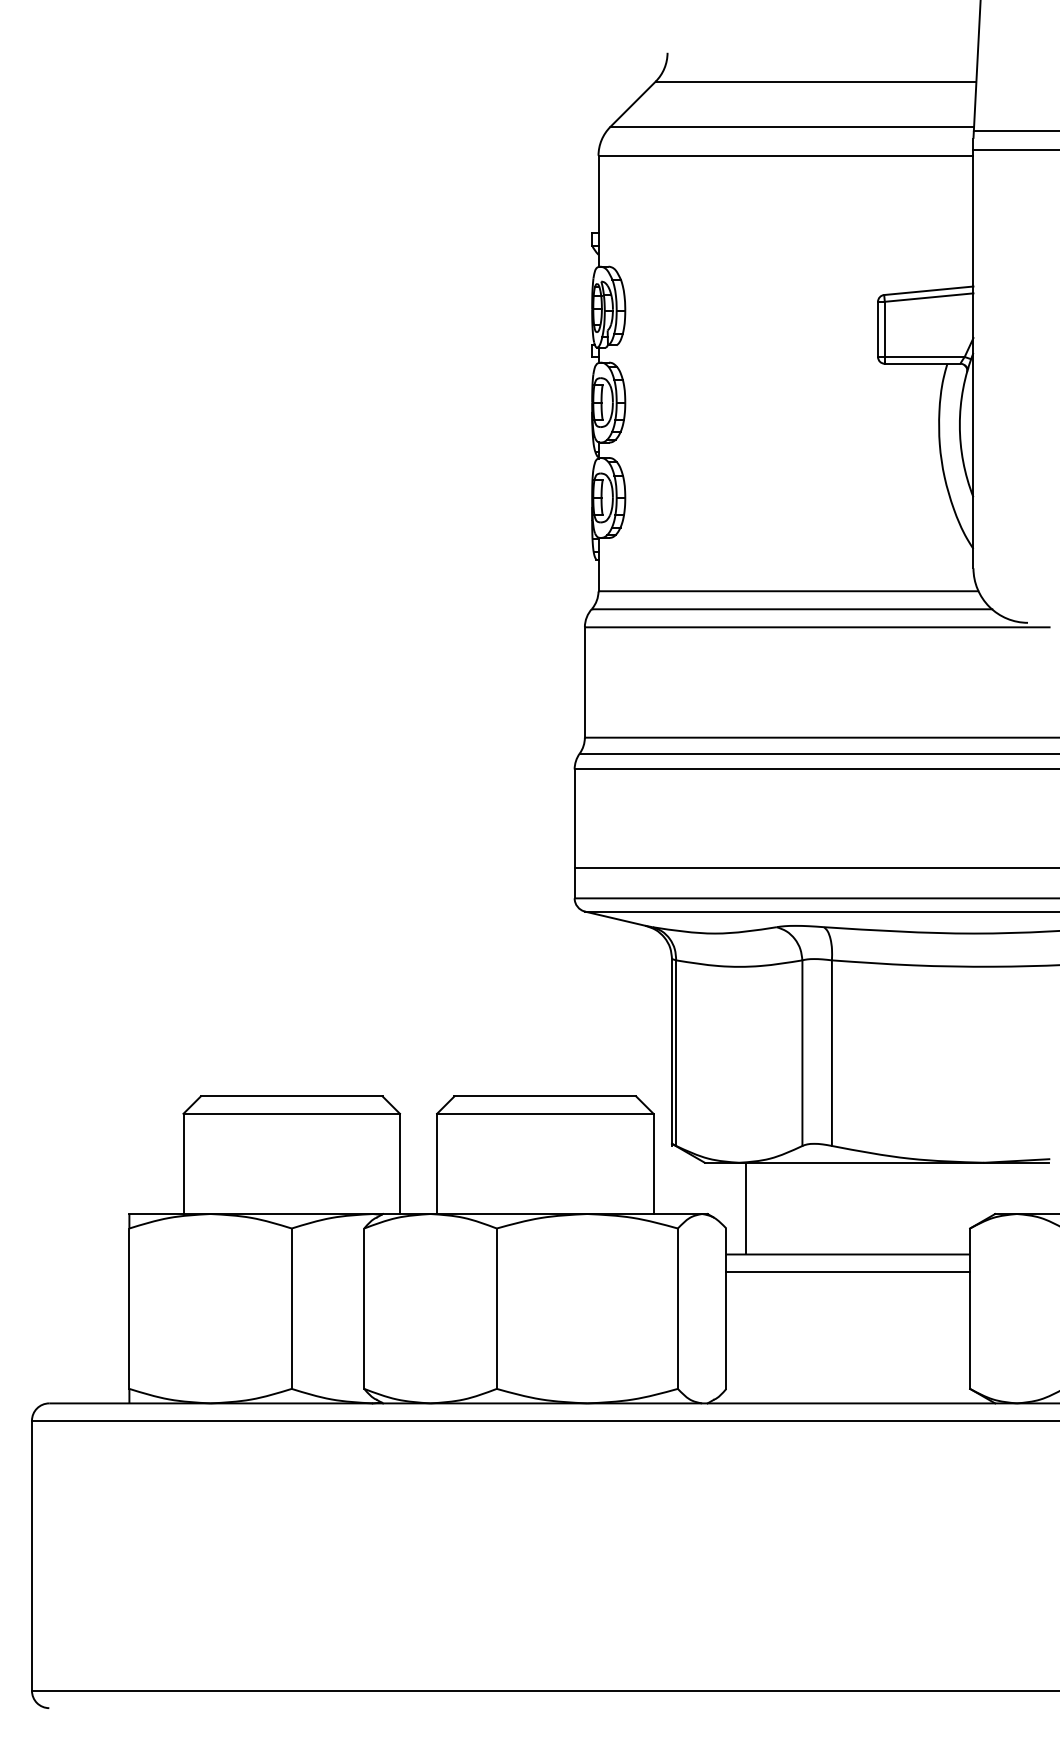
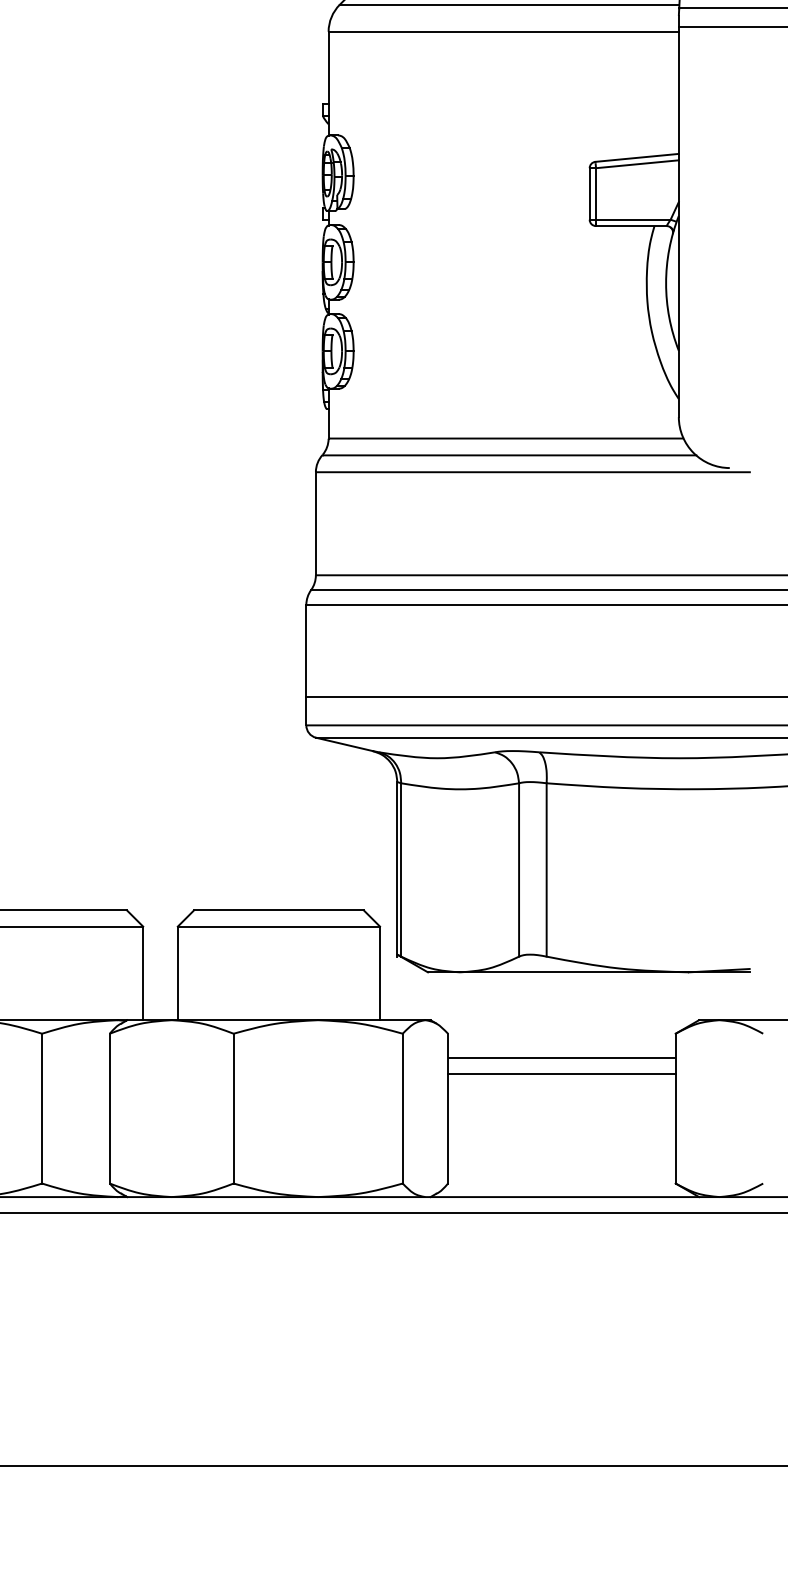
line: (746, 1208) -> (466, 1015), removed

